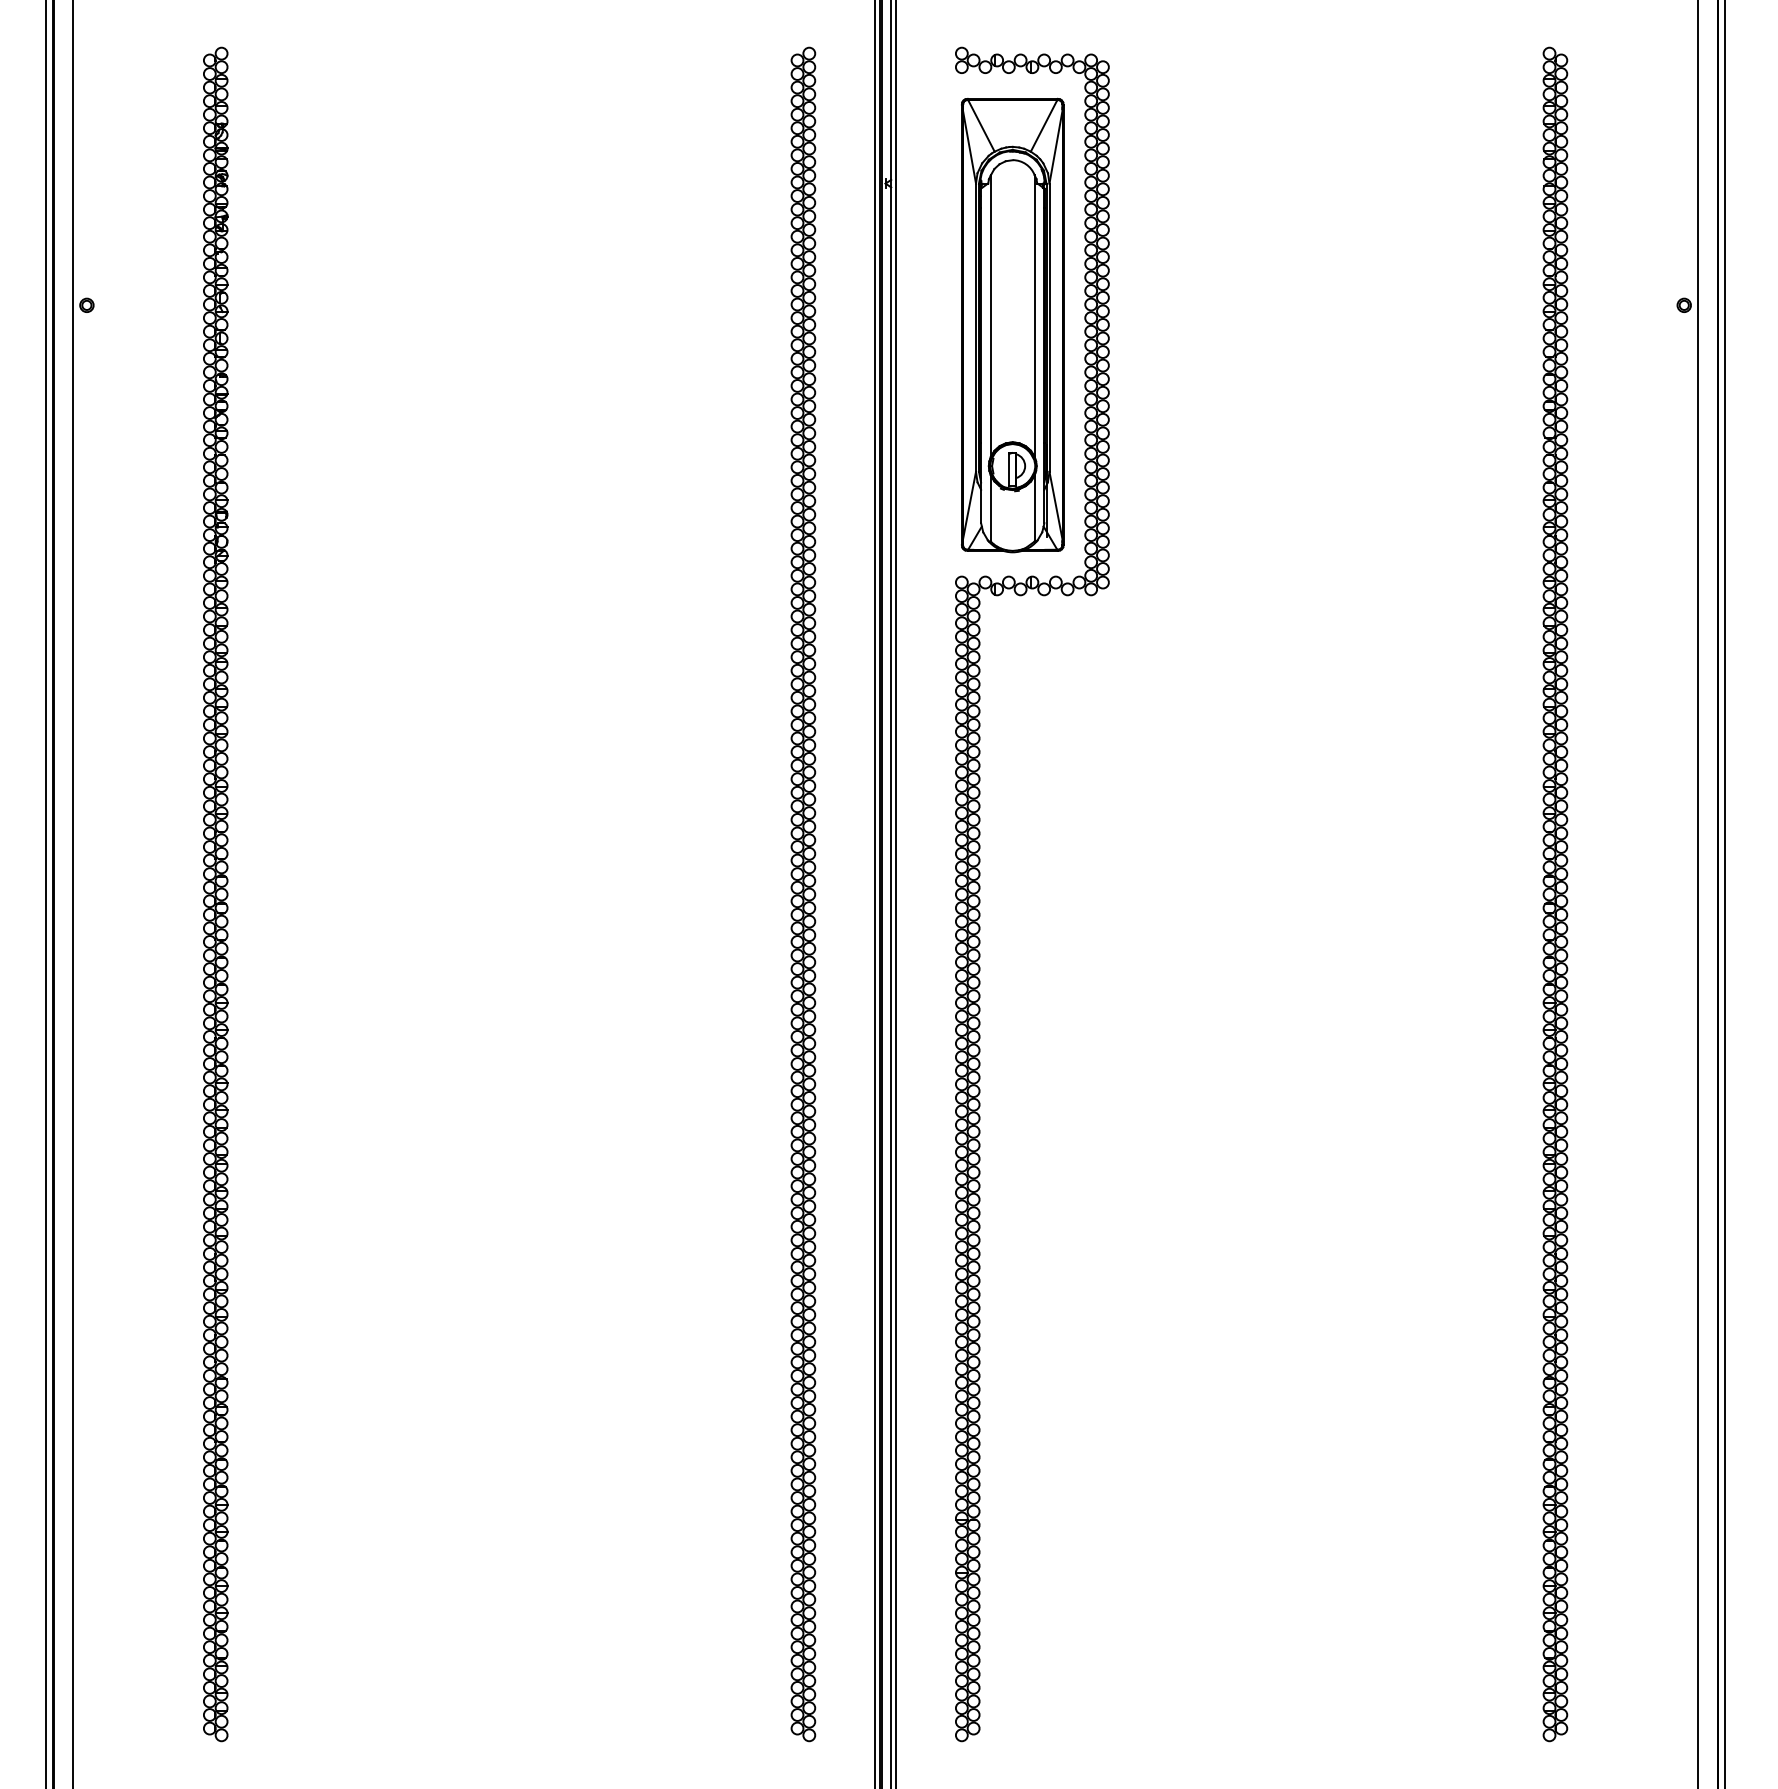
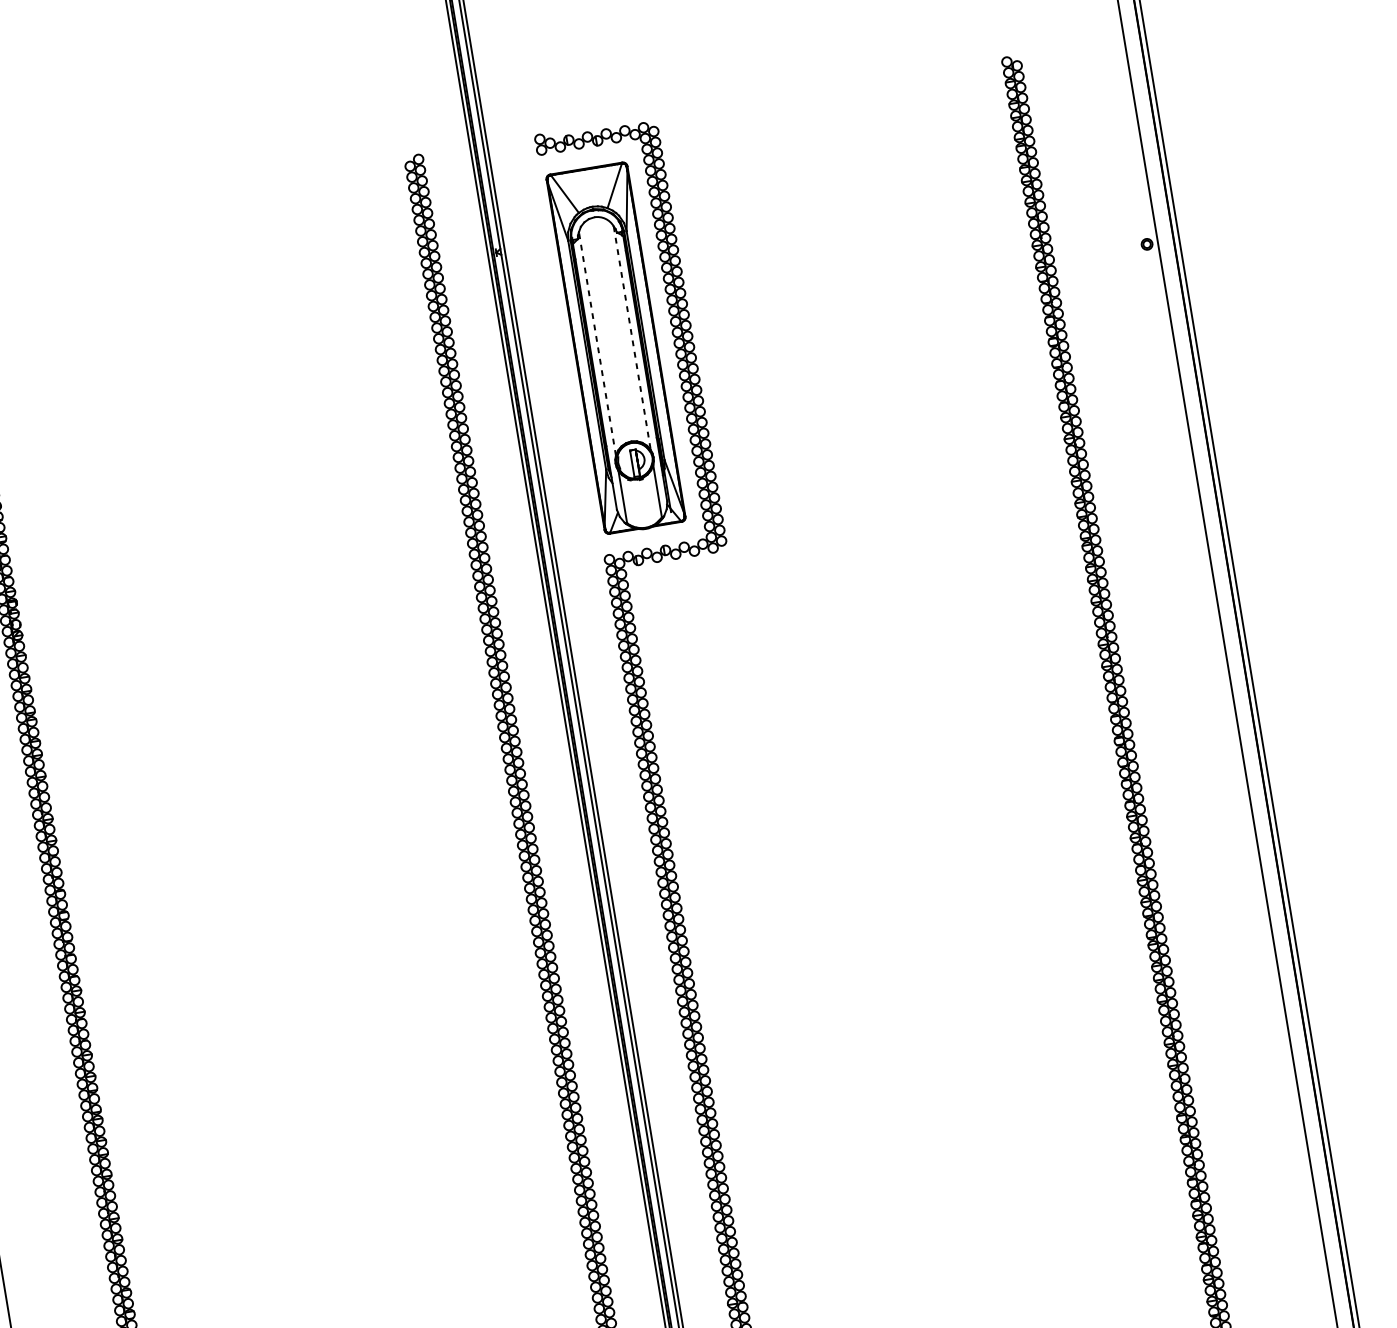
line: (990, 315) -> (597, 343), solid -> dashed
line: (1034, 315) -> (632, 337), solid -> dashed

